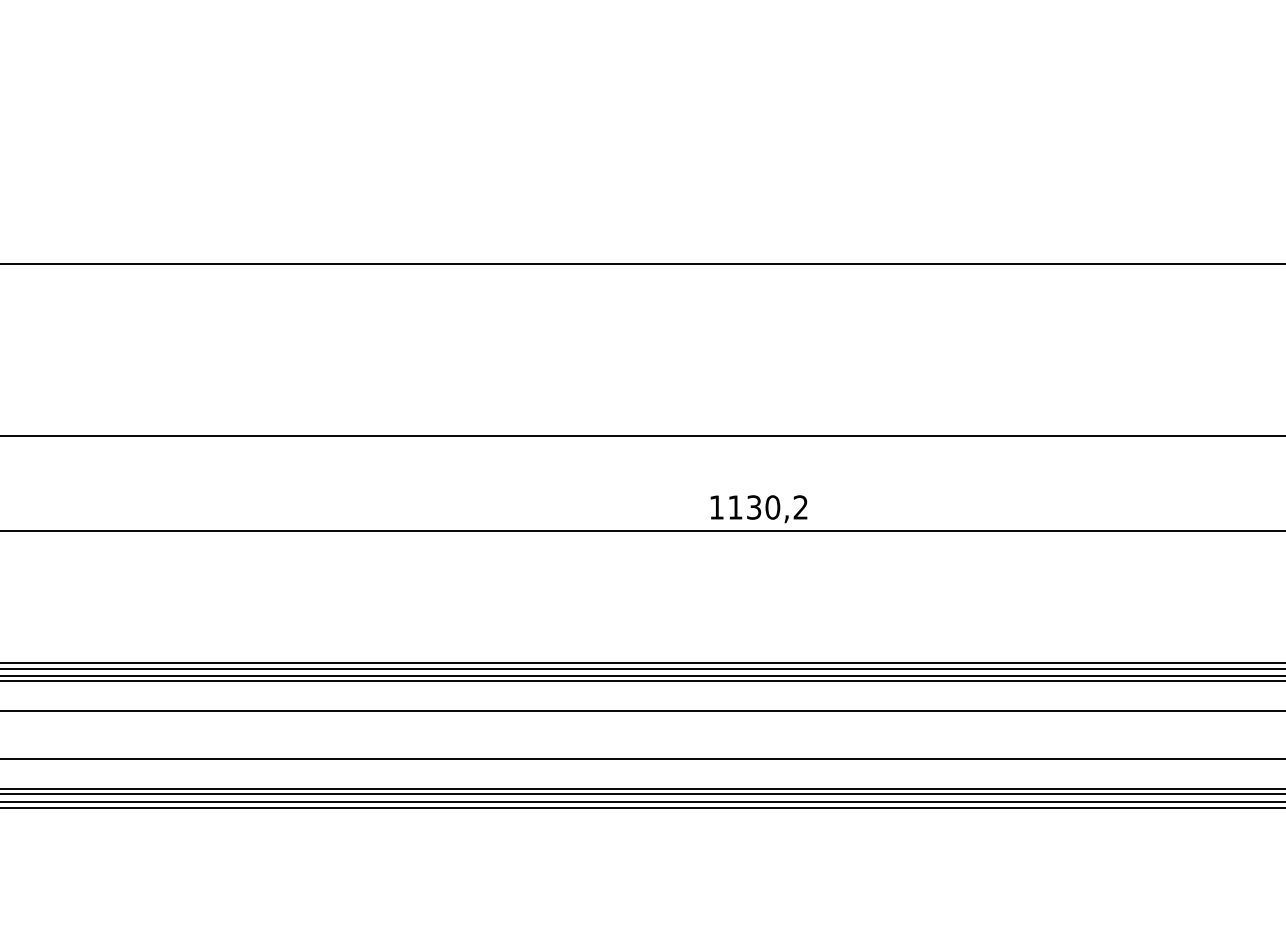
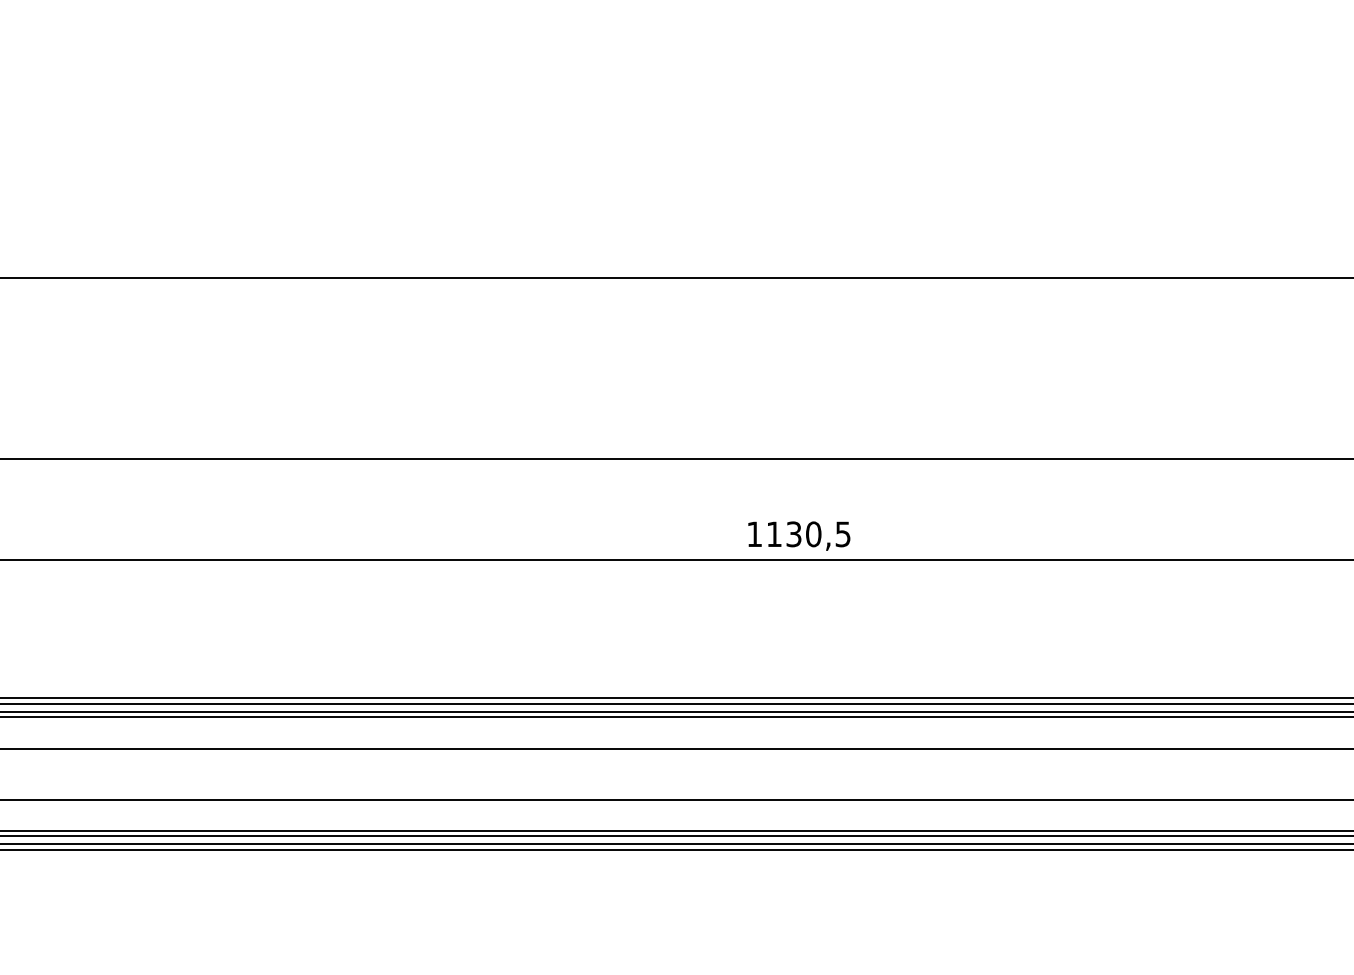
text: (800, 507) -> (842, 534), 1130,2 -> 1130,5

